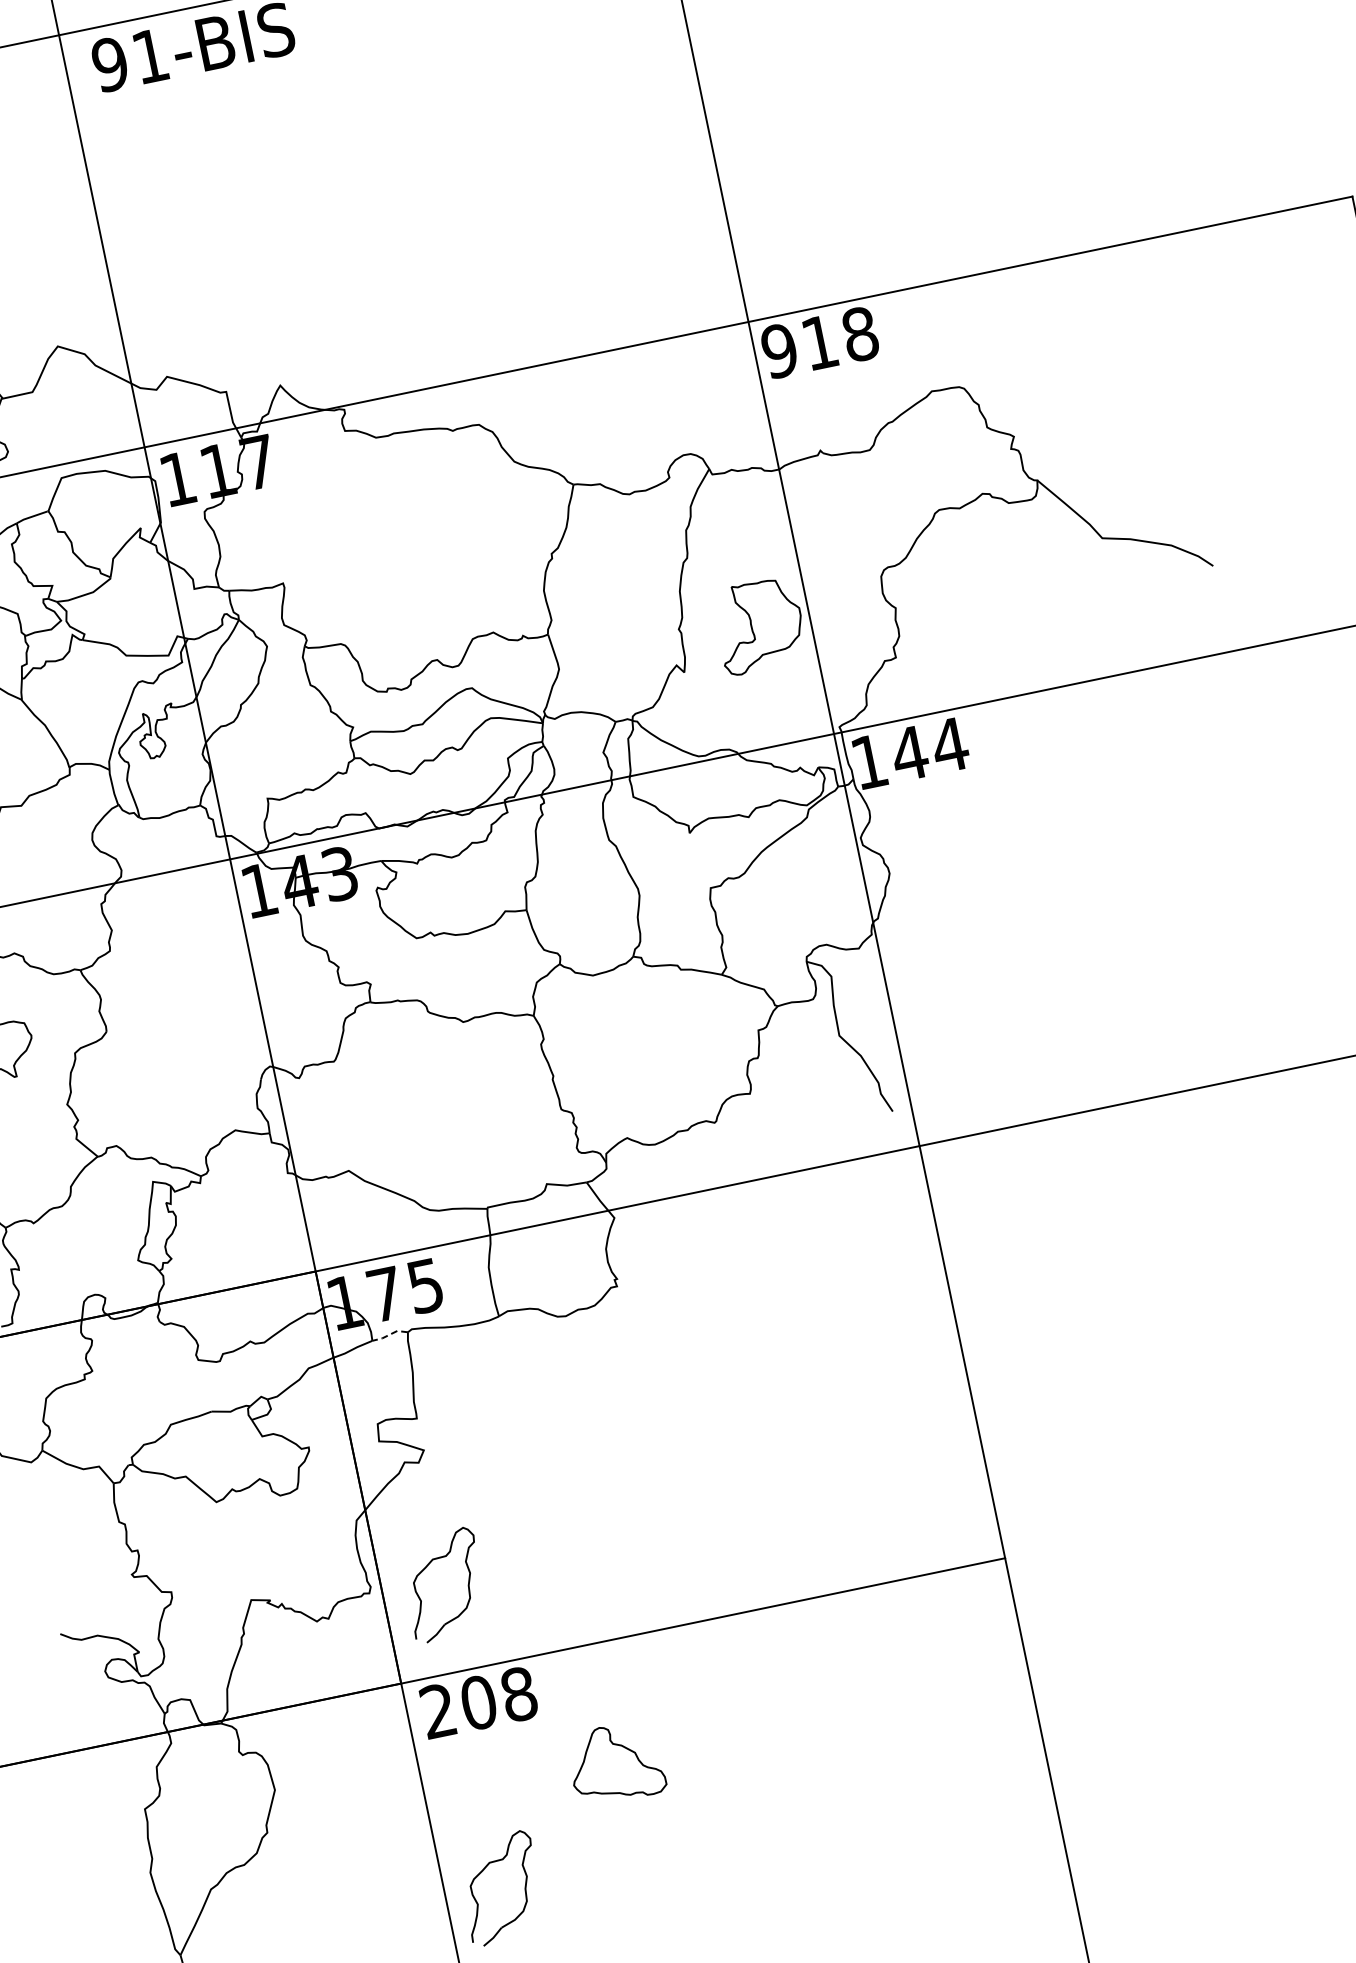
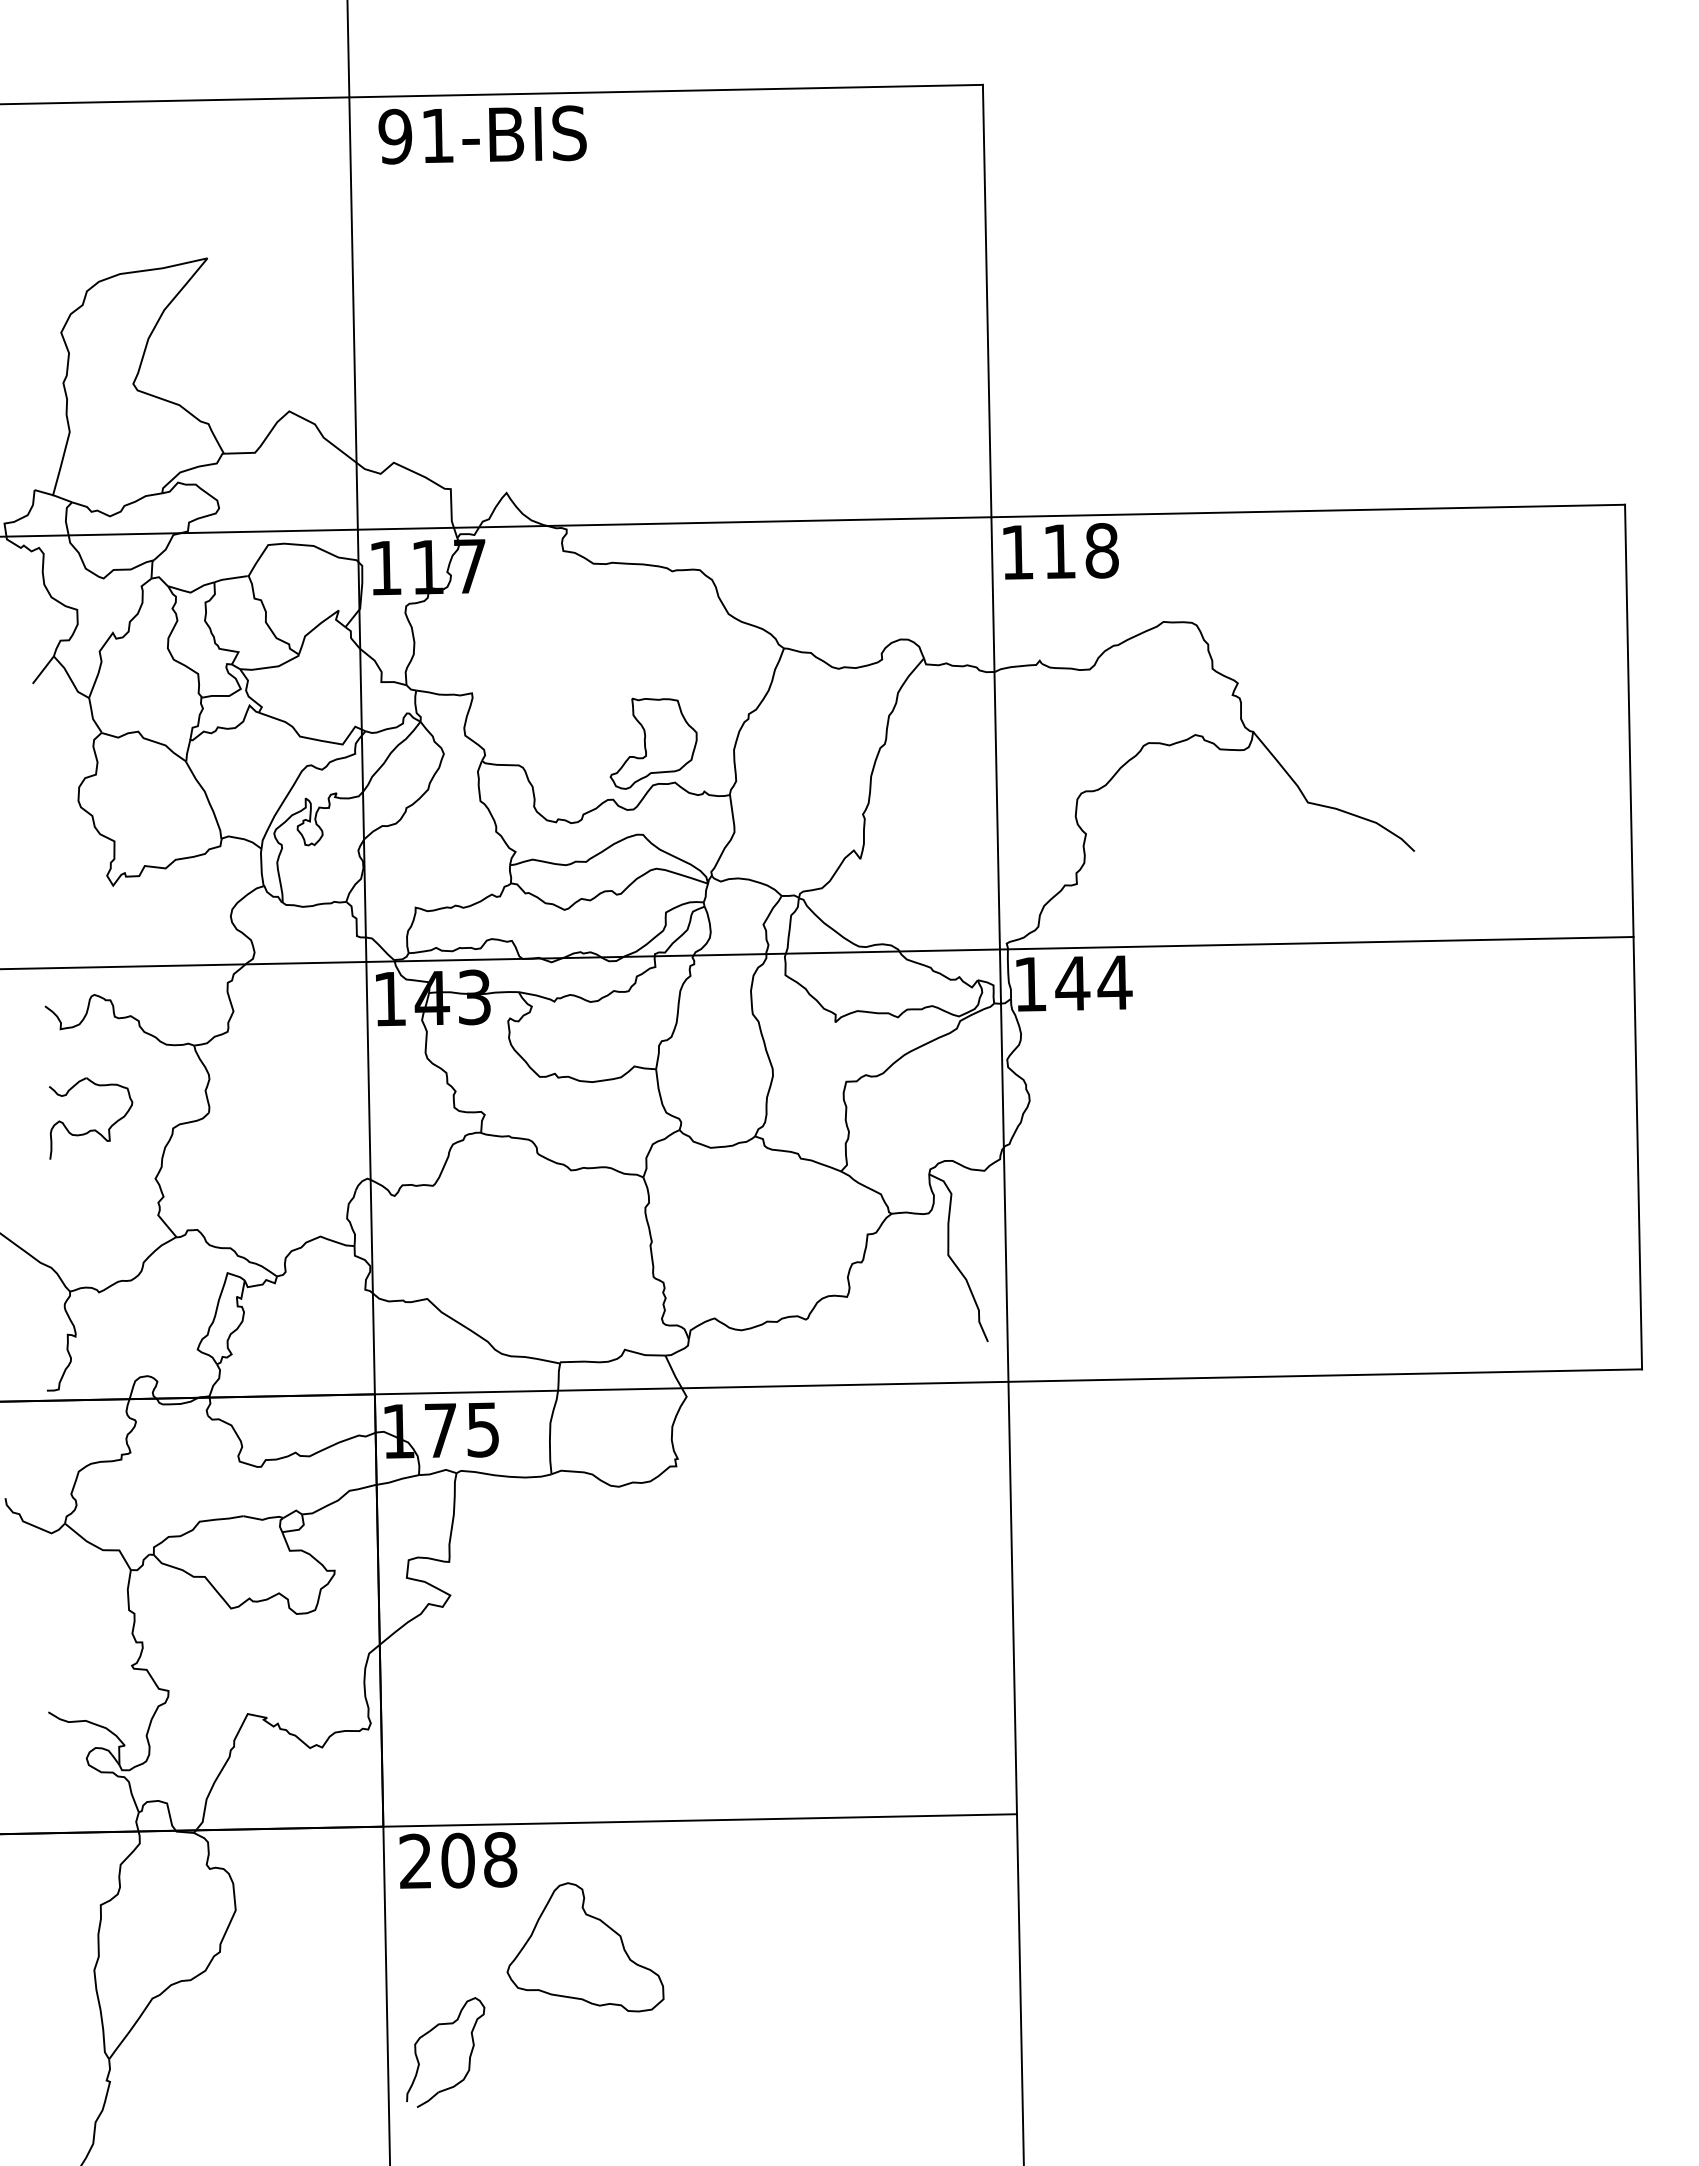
text: (779, 351) -> (1017, 552), 918 -> 118
part: (759, 626) -> (653, 743), moved
line: (389, 1335) -> (437, 1472), dashed -> solid
part: (467, 1583) -> (469, 1738), removed
part: (616, 1762) -> (585, 1947), size x1.67

